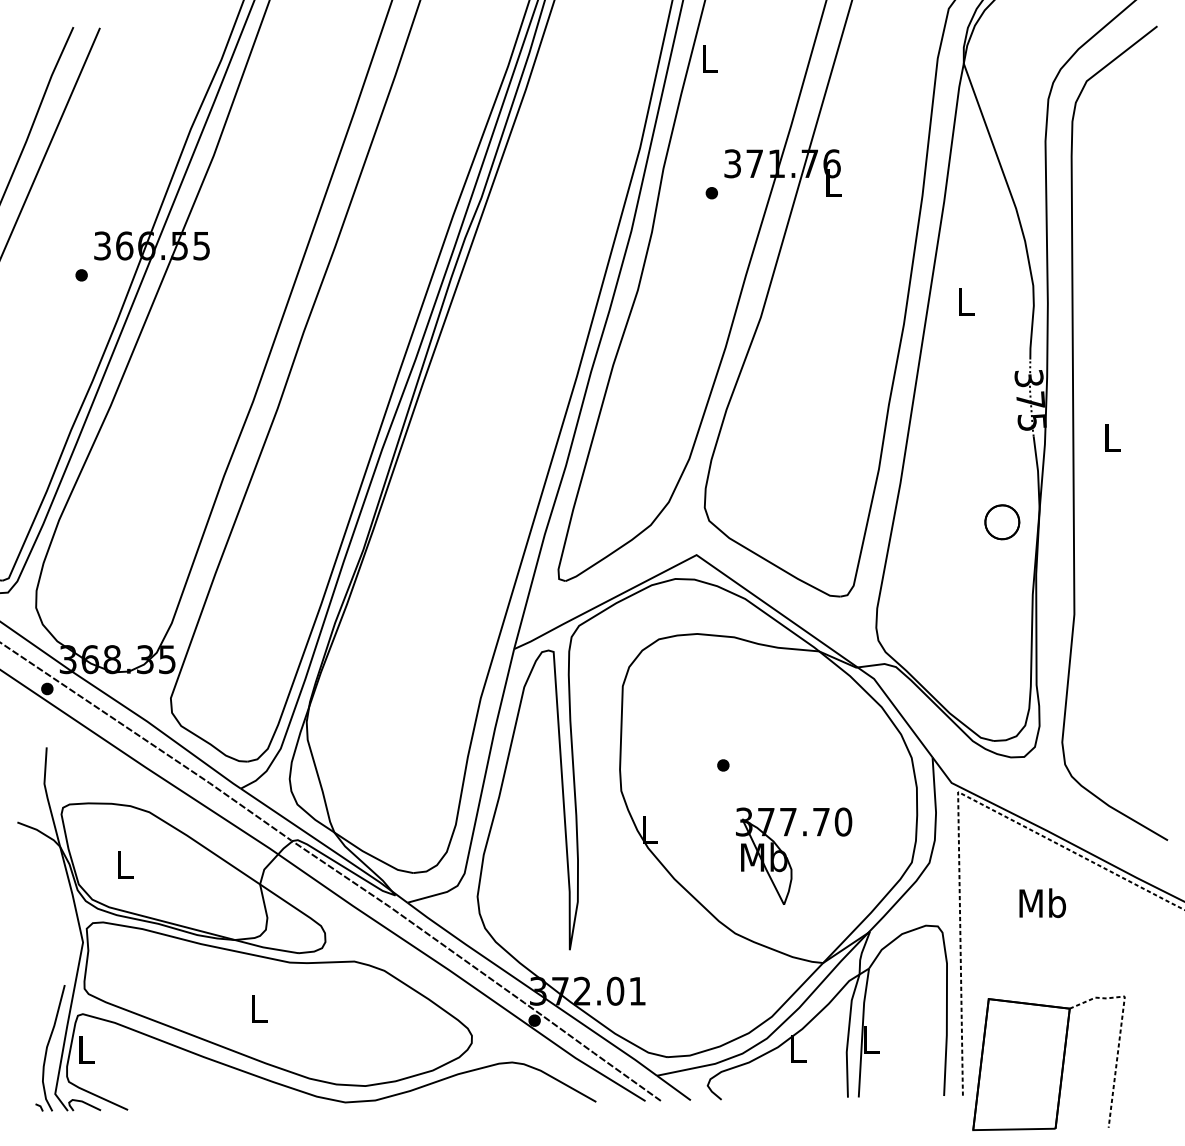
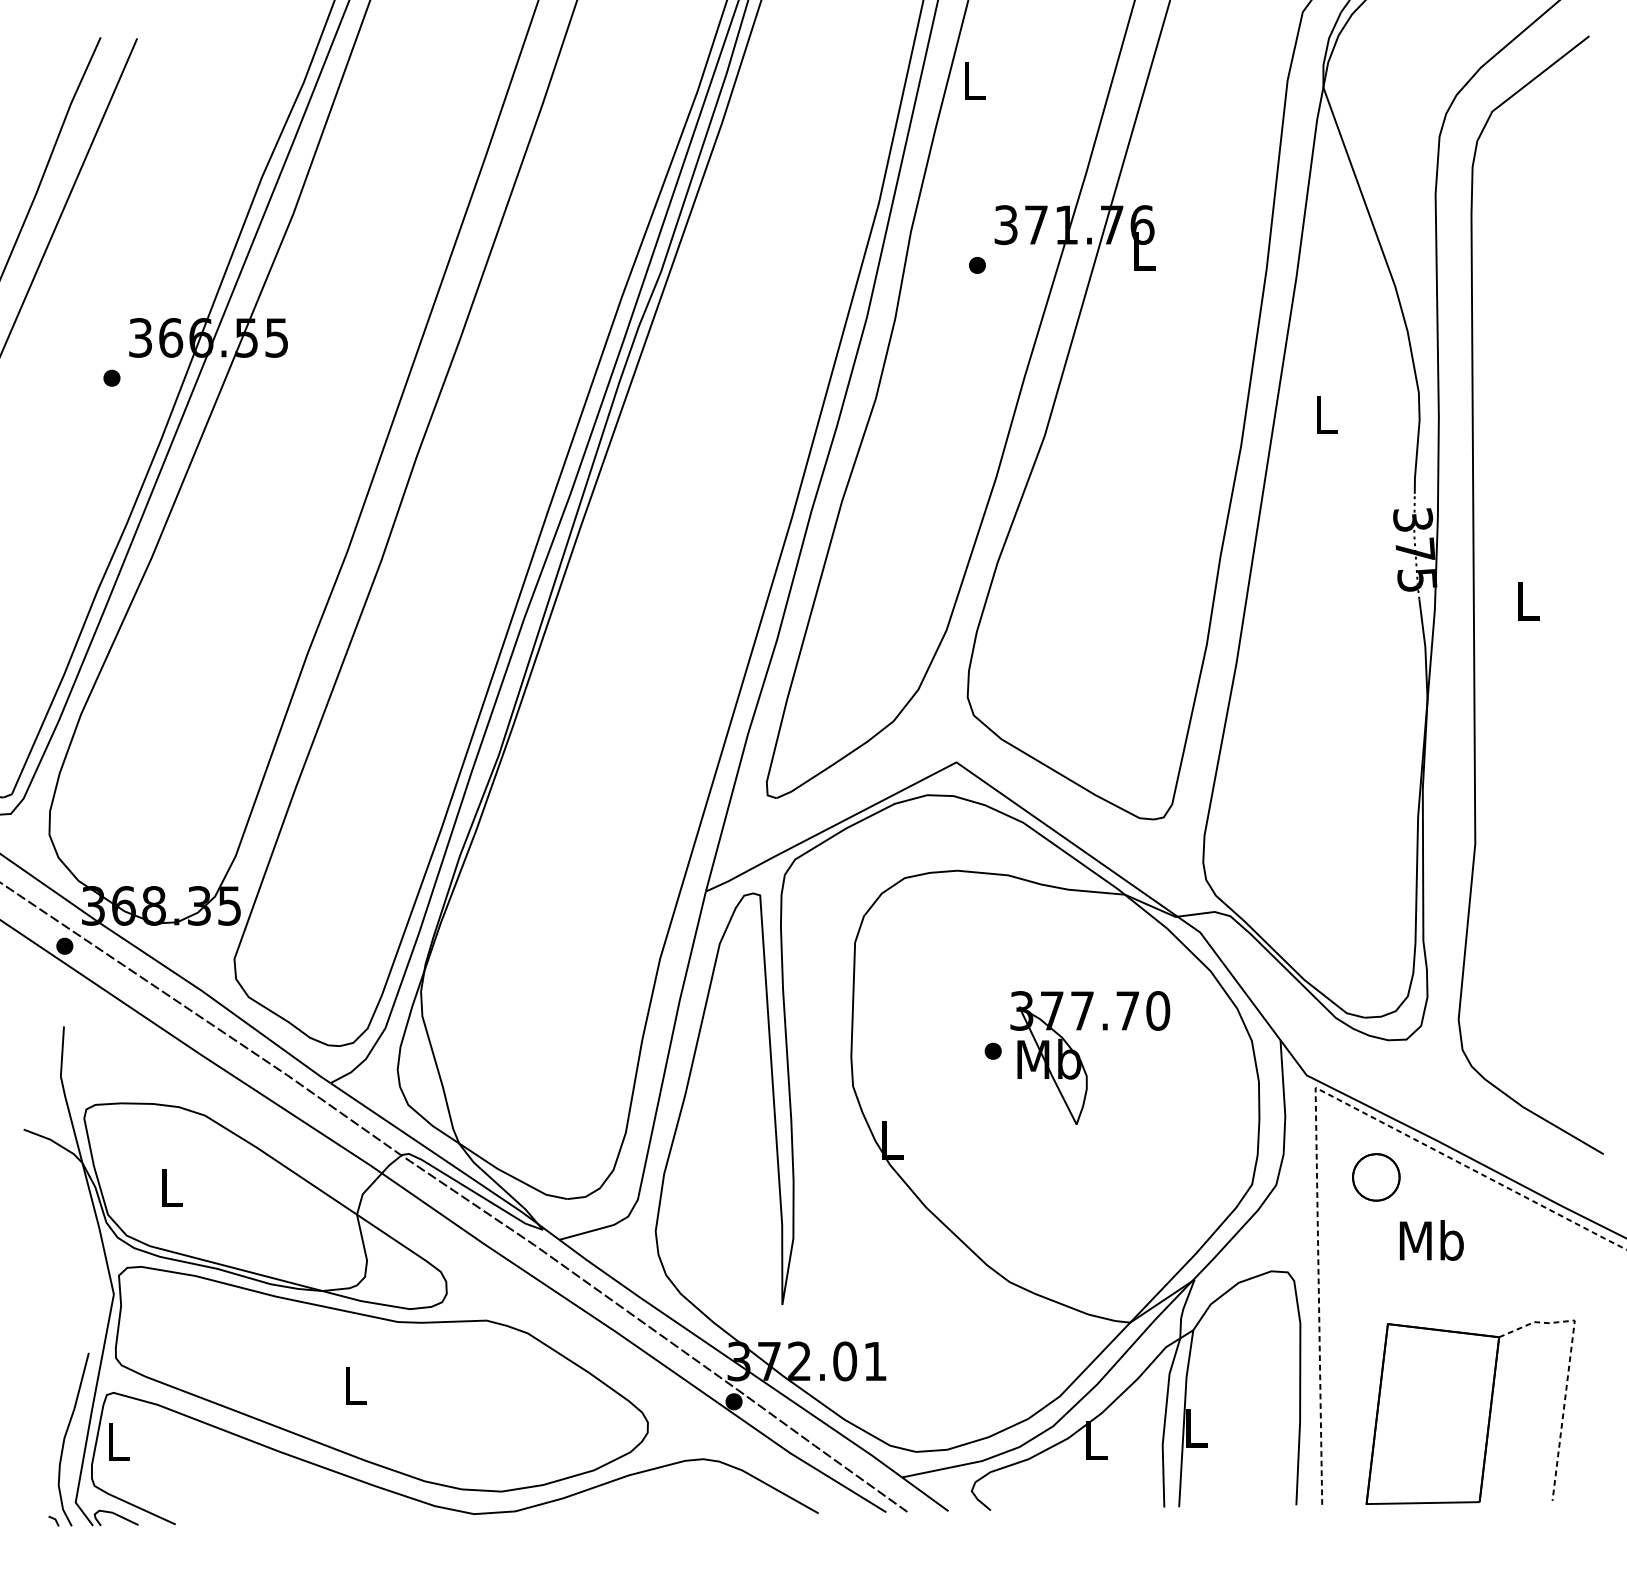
part: (1002, 522) -> (1376, 1177), moved
part: (788, 859) -> (1082, 1062), moved
part: (1048, 1062) -> (1469, 1411), moved

